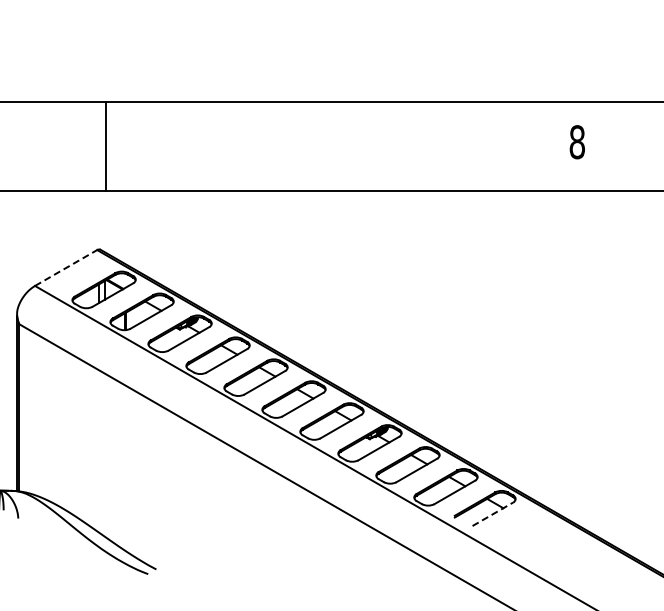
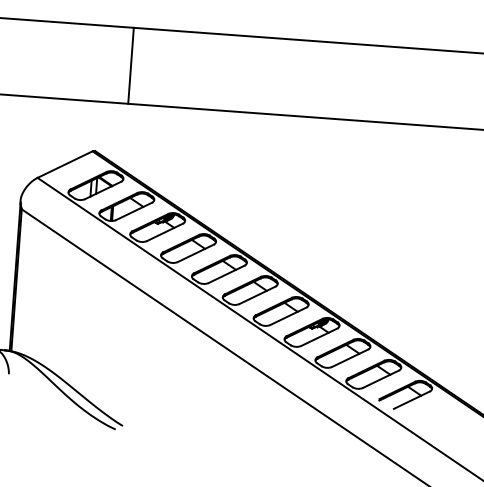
line: (105, 146) -> (130, 65), moved
line: (66, 268) -> (65, 165), dashed -> solid
line: (493, 514) -> (412, 400), dashed -> solid

